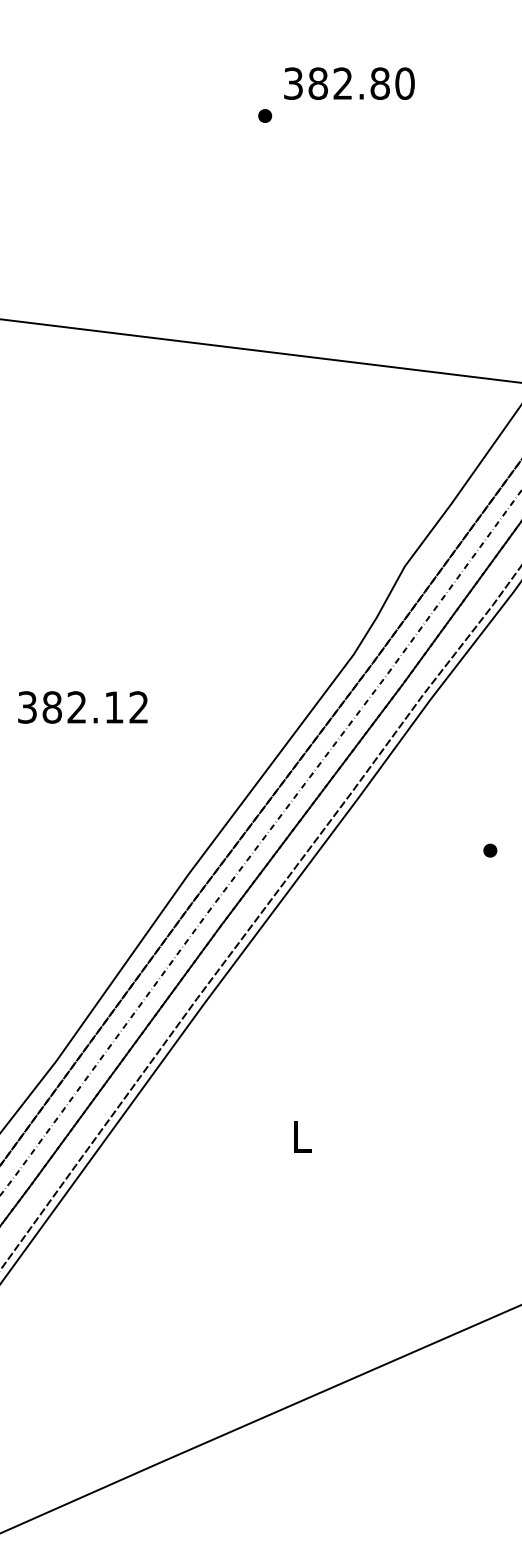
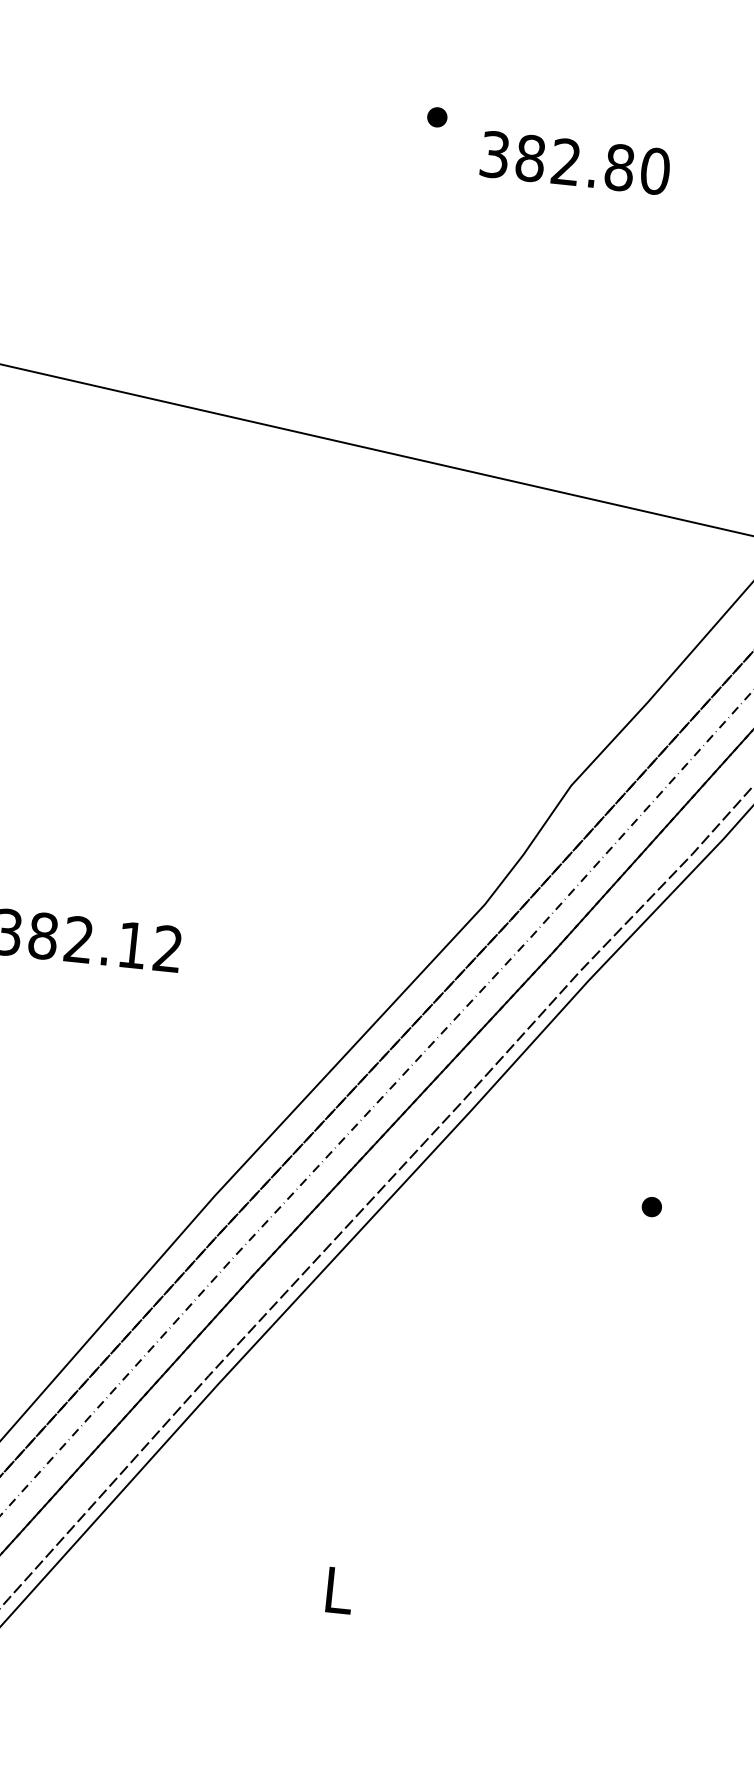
text: (349, 83) -> (575, 162), moved

